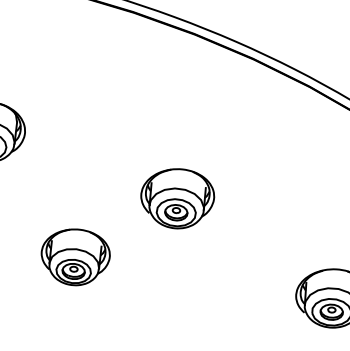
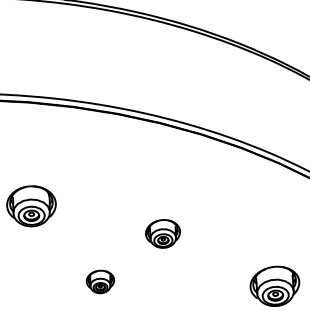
part: (176, 197) -> (162, 233), size x0.7
part: (75, 256) -> (100, 281), size x0.6

